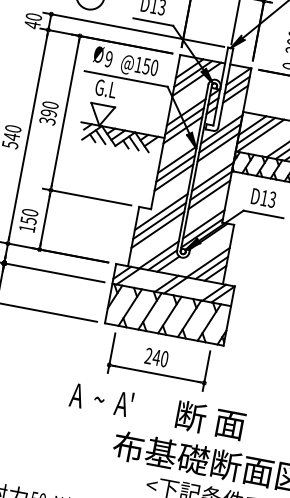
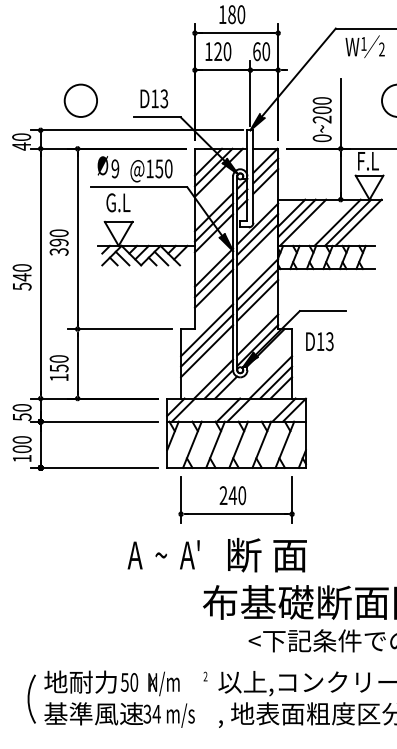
text: (263, 197) -> (319, 341), moved
text: (101, 399) -> (163, 554), moved
text: (210, 419) -> (267, 554), moved

